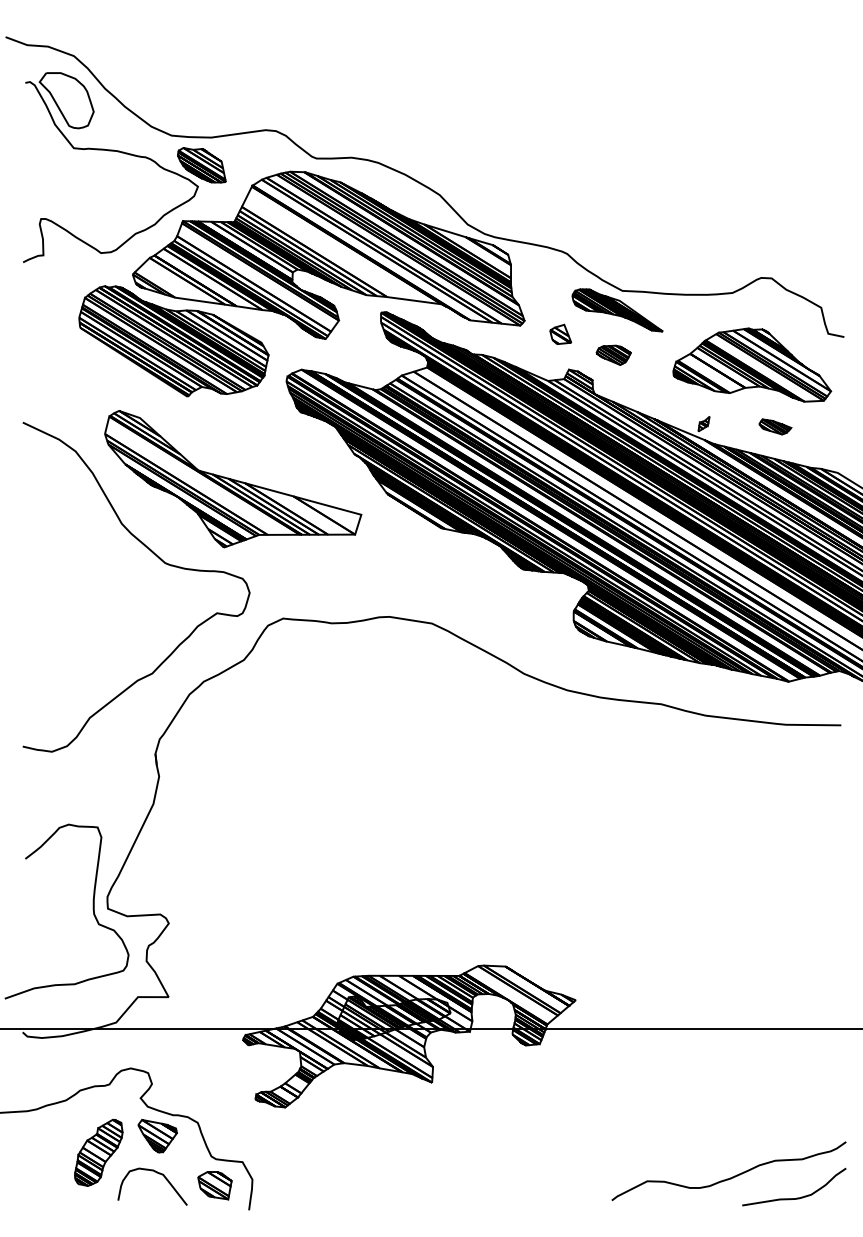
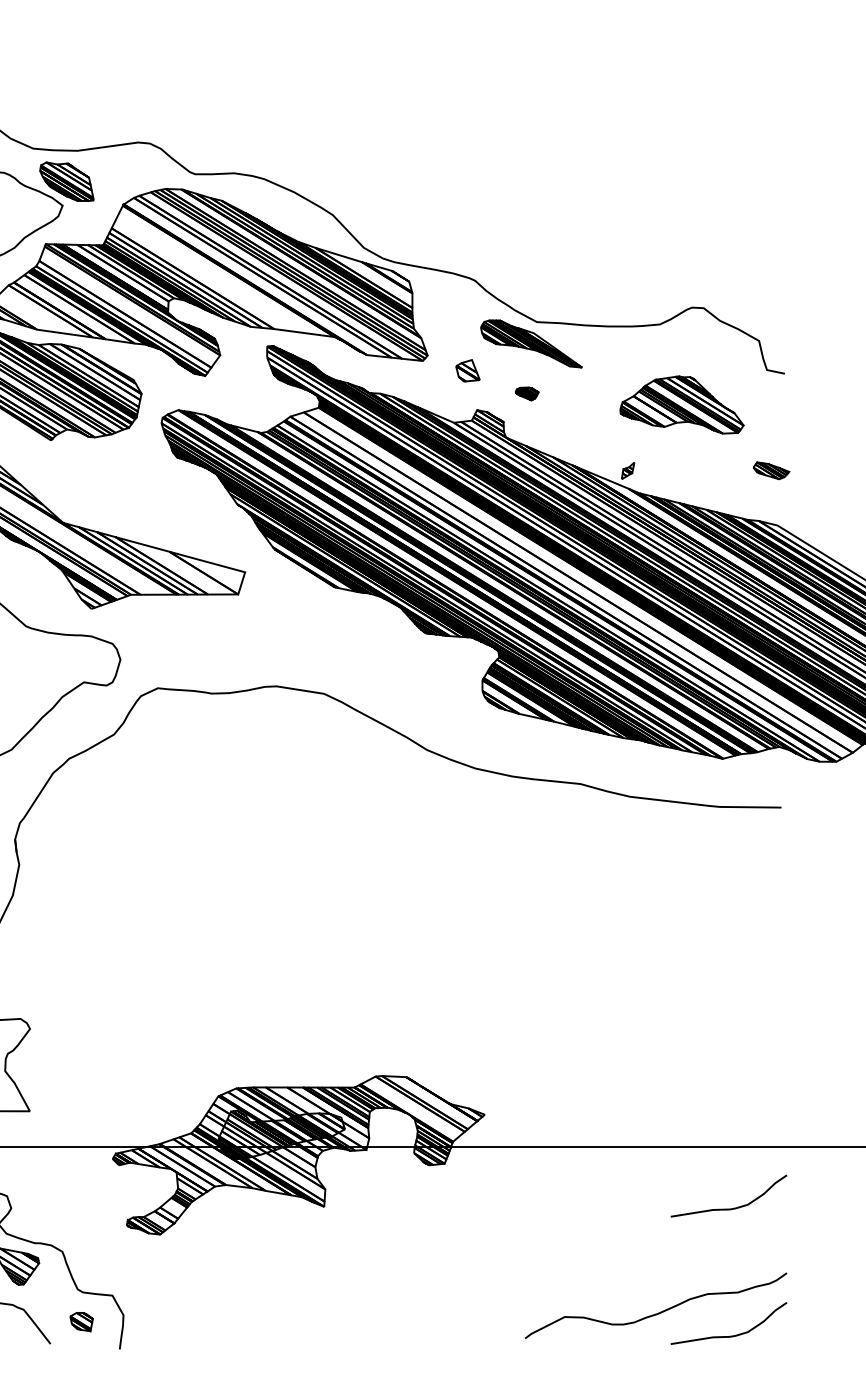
part: (613, 354) -> (526, 393), size x0.6
part: (752, 364) -> (682, 404), size x0.7
part: (775, 426) -> (771, 470), moved
curve: (796, 1083) -> (731, 1207), added
part: (214, 1185) -> (81, 1321), size x0.6

